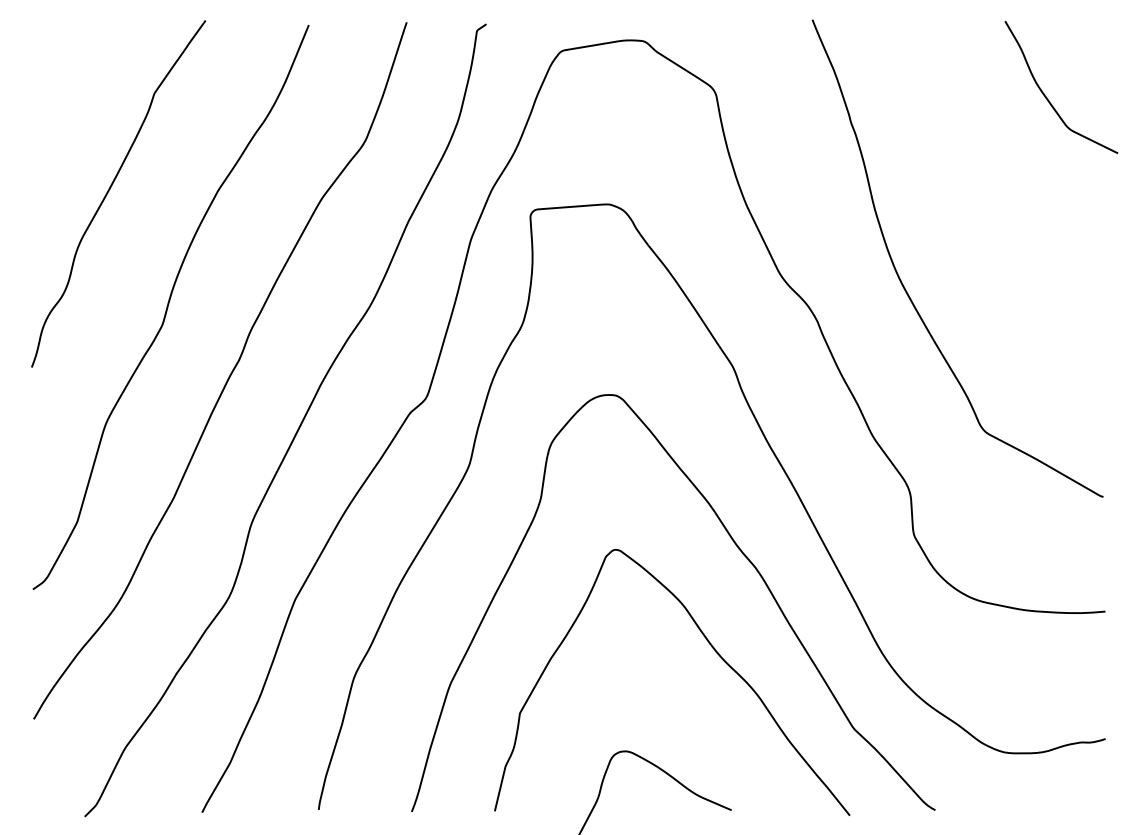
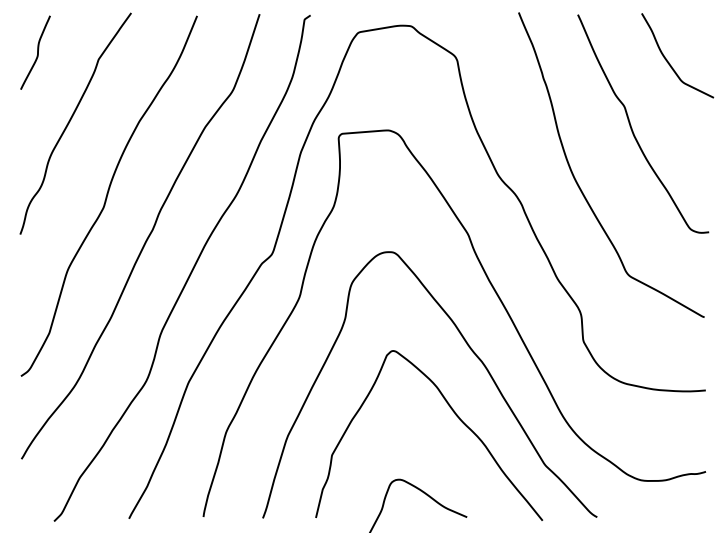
curve: (58, 82) -> (37, 52), added
curve: (990, 201) -> (632, 128), added

